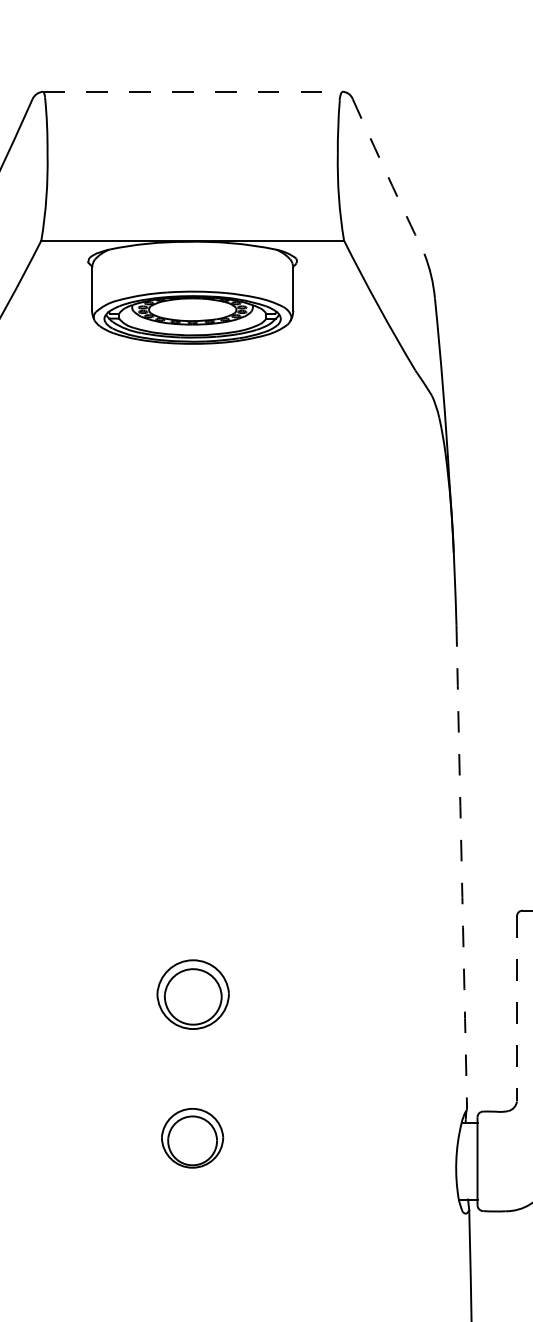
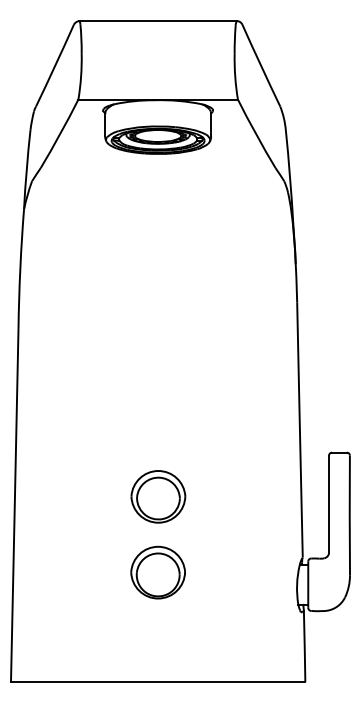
line: (193, 92) -> (158, 21), dashed -> solid
arc: (388, 175) -> (261, 65), dashed -> solid
arc: (460, 866) -> (299, 429), dashed -> solid
part: (193, 993) -> (158, 496), size x1.43
line: (517, 1009) -> (329, 504), dashed -> solid
part: (191, 1138) -> (157, 572), size x1.67

